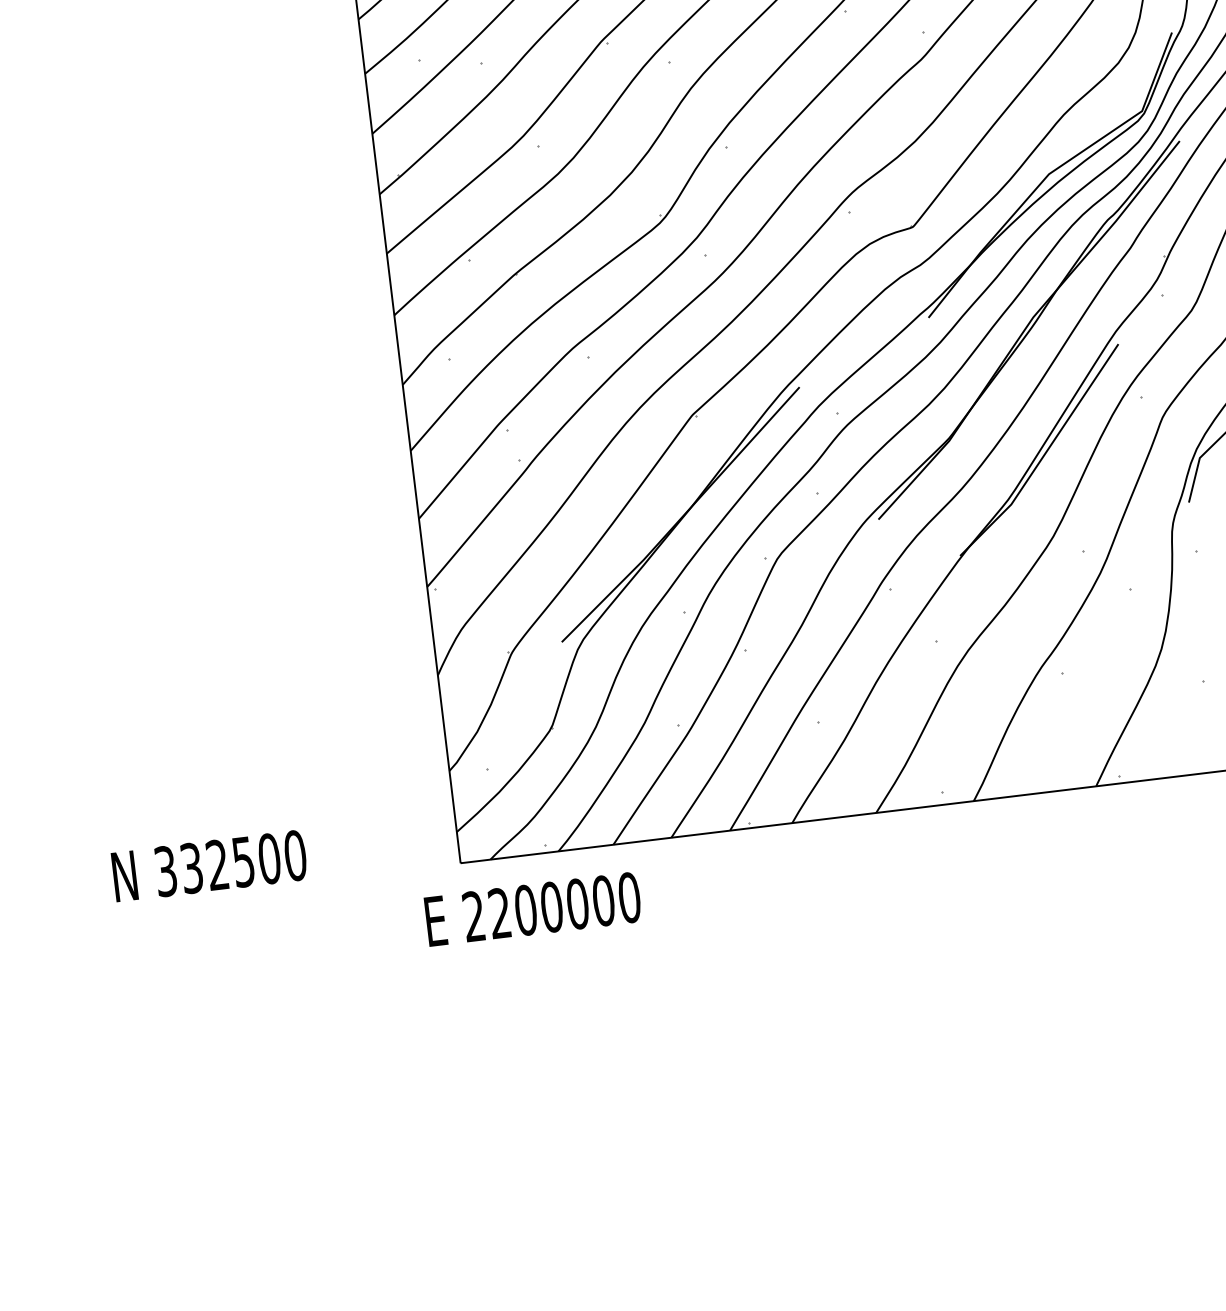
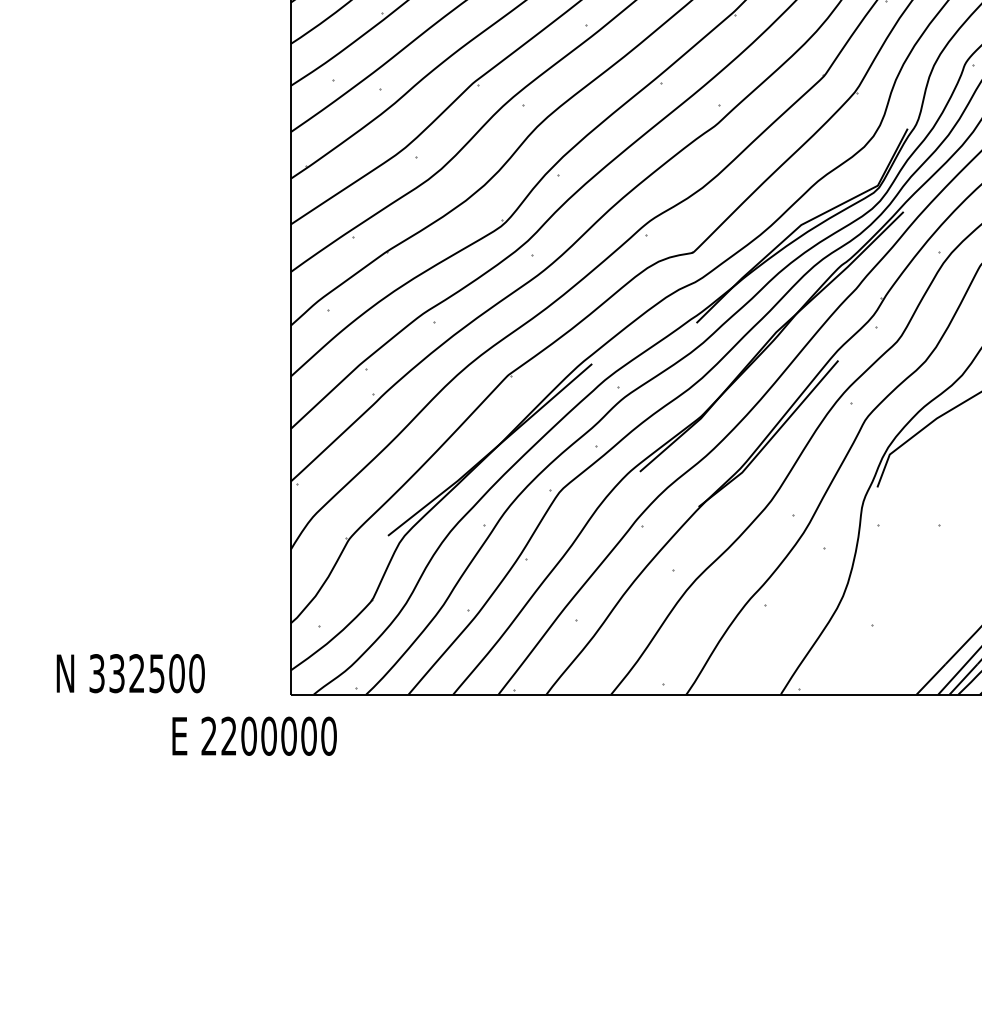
text: (209, 866) -> (130, 673), moved
text: (532, 908) -> (254, 735), moved

